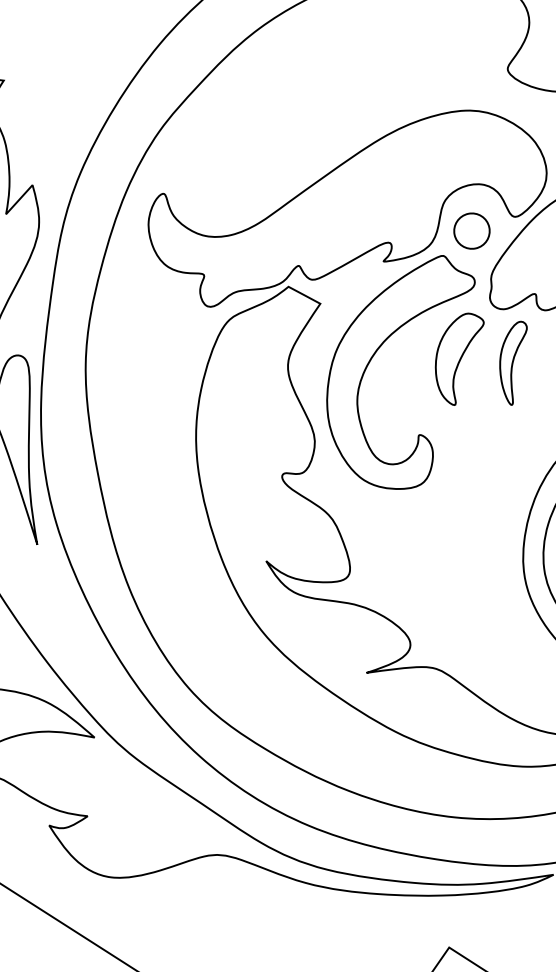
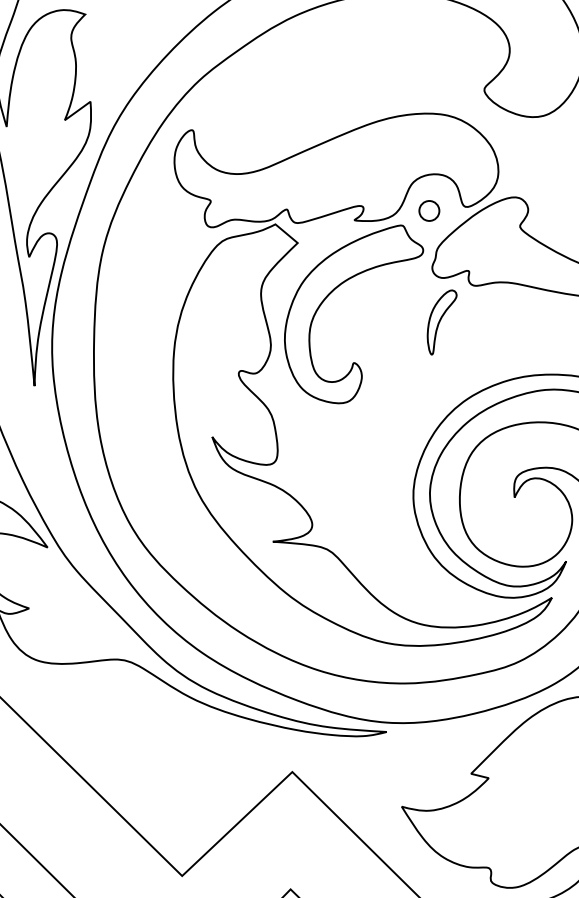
part: (472, 230) -> (429, 210), size x0.7
part: (462, 359) -> (400, 310), removed

